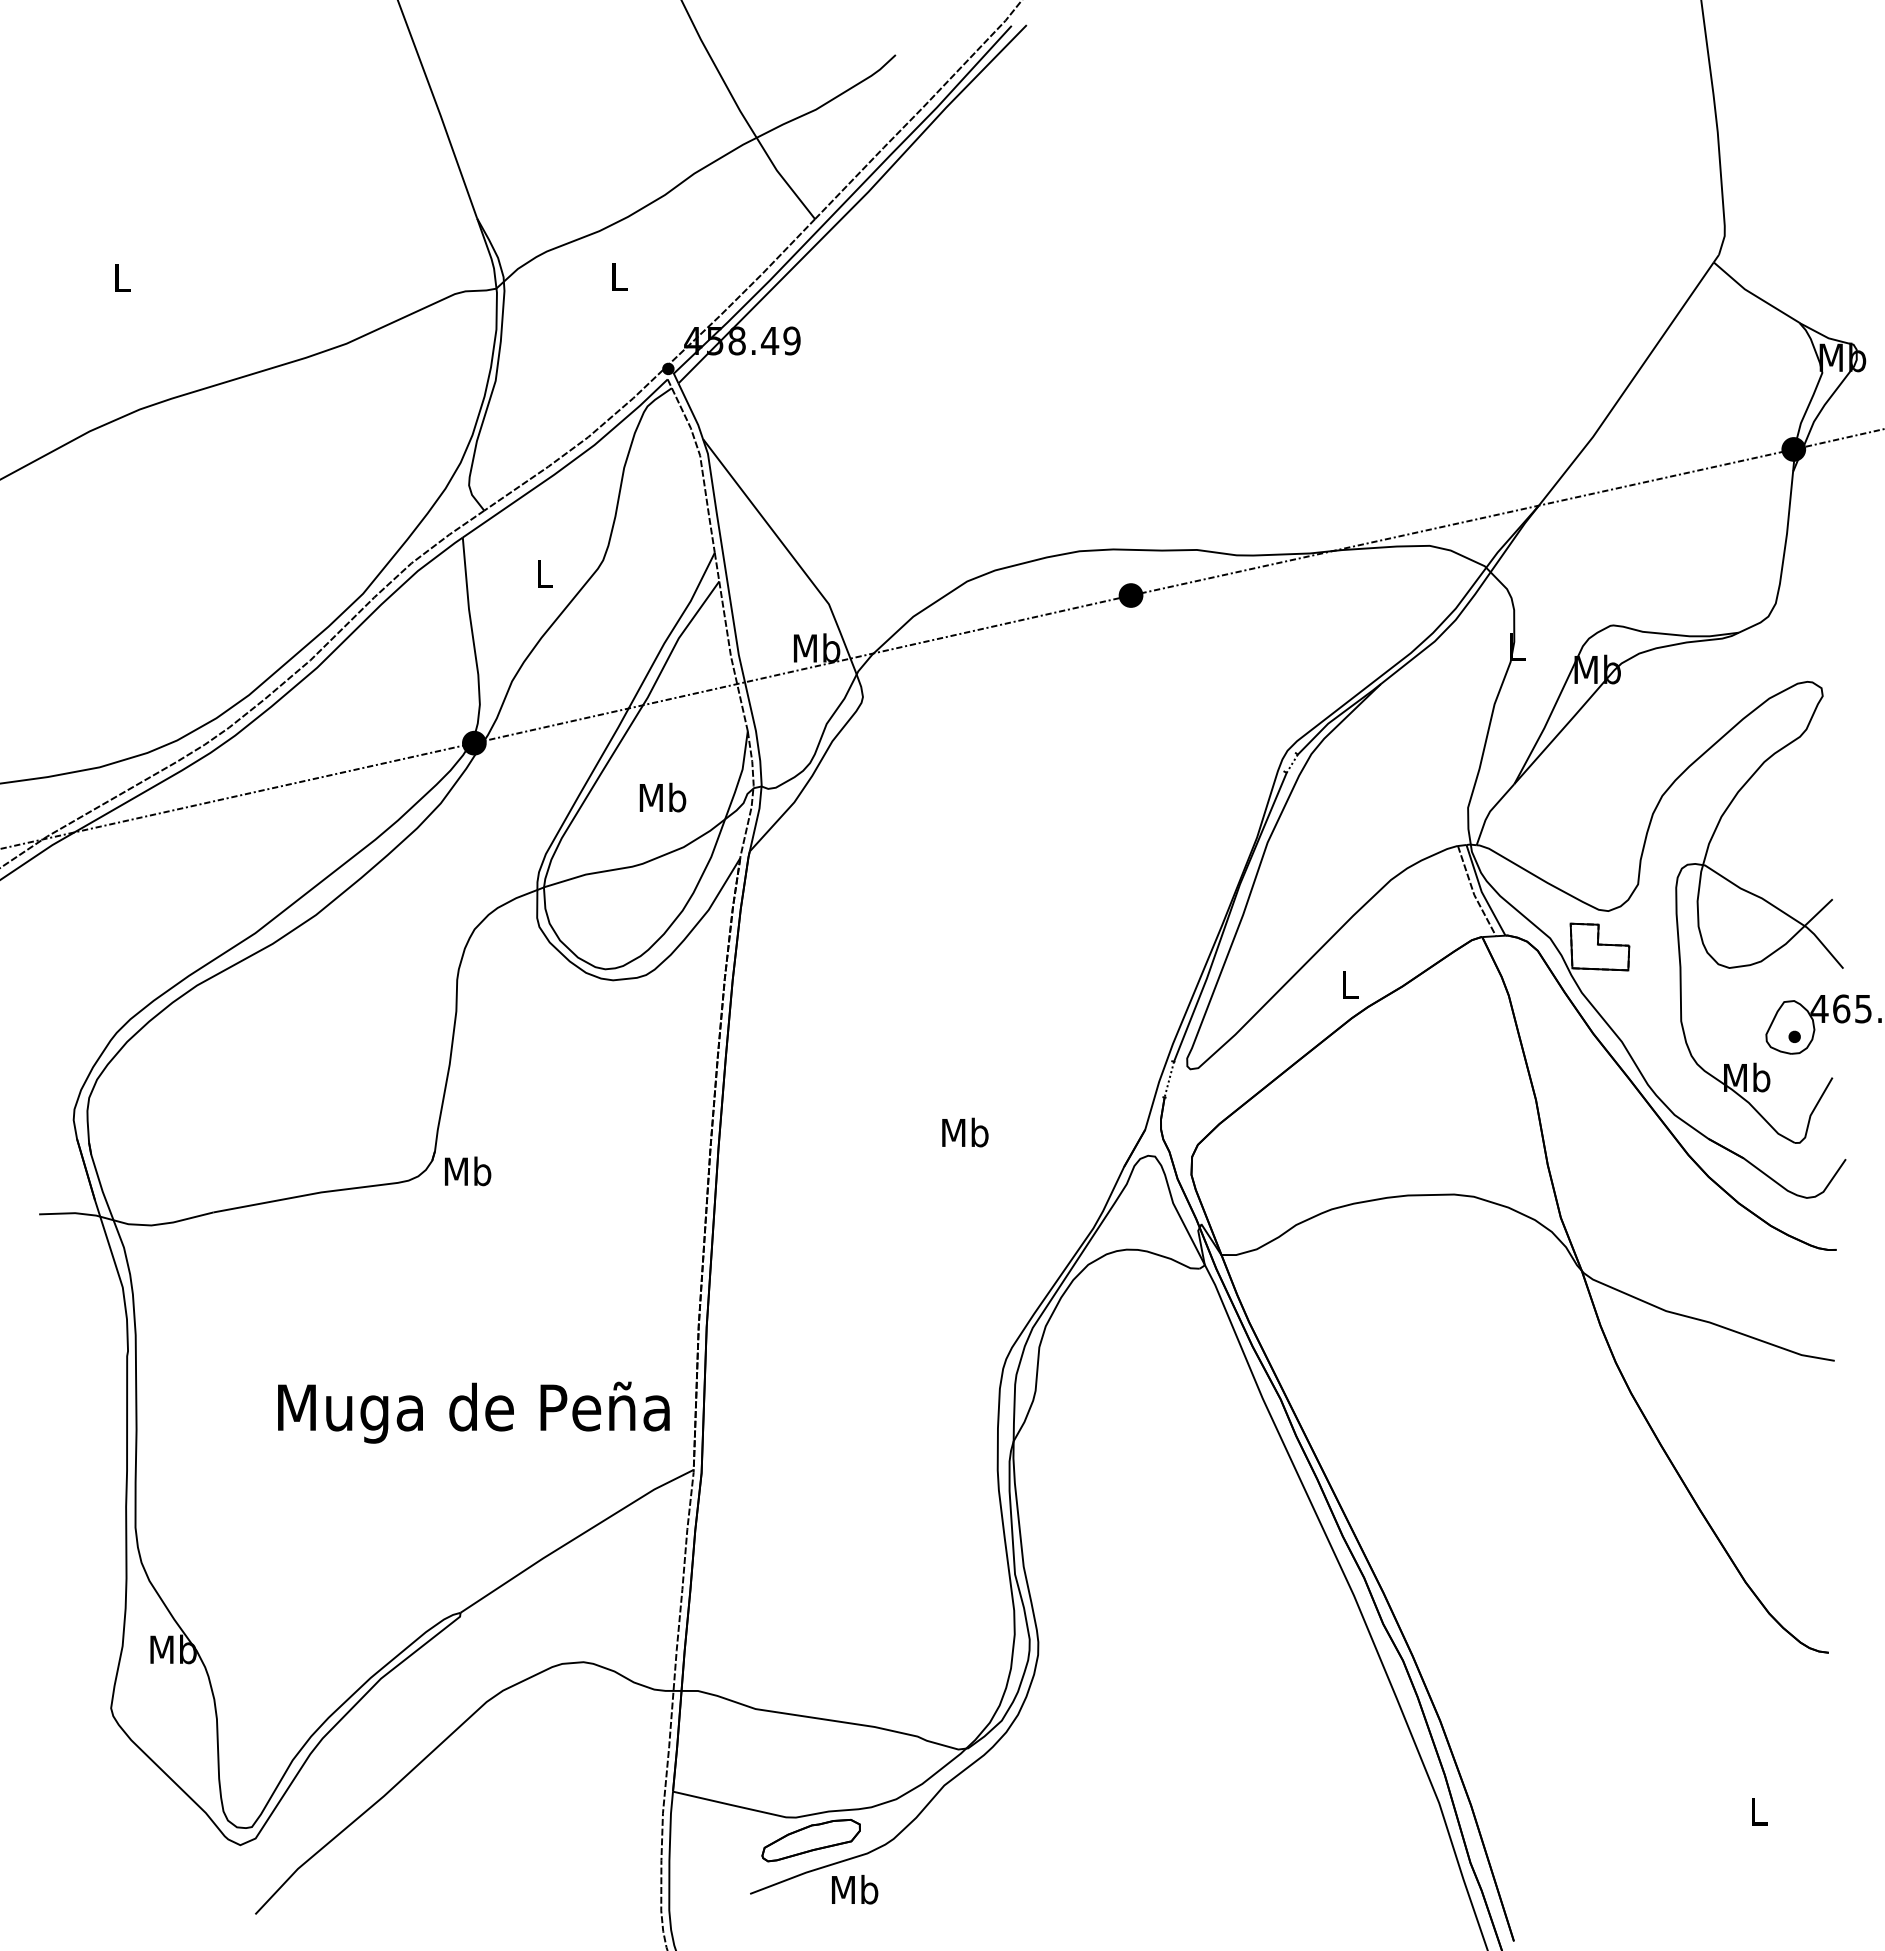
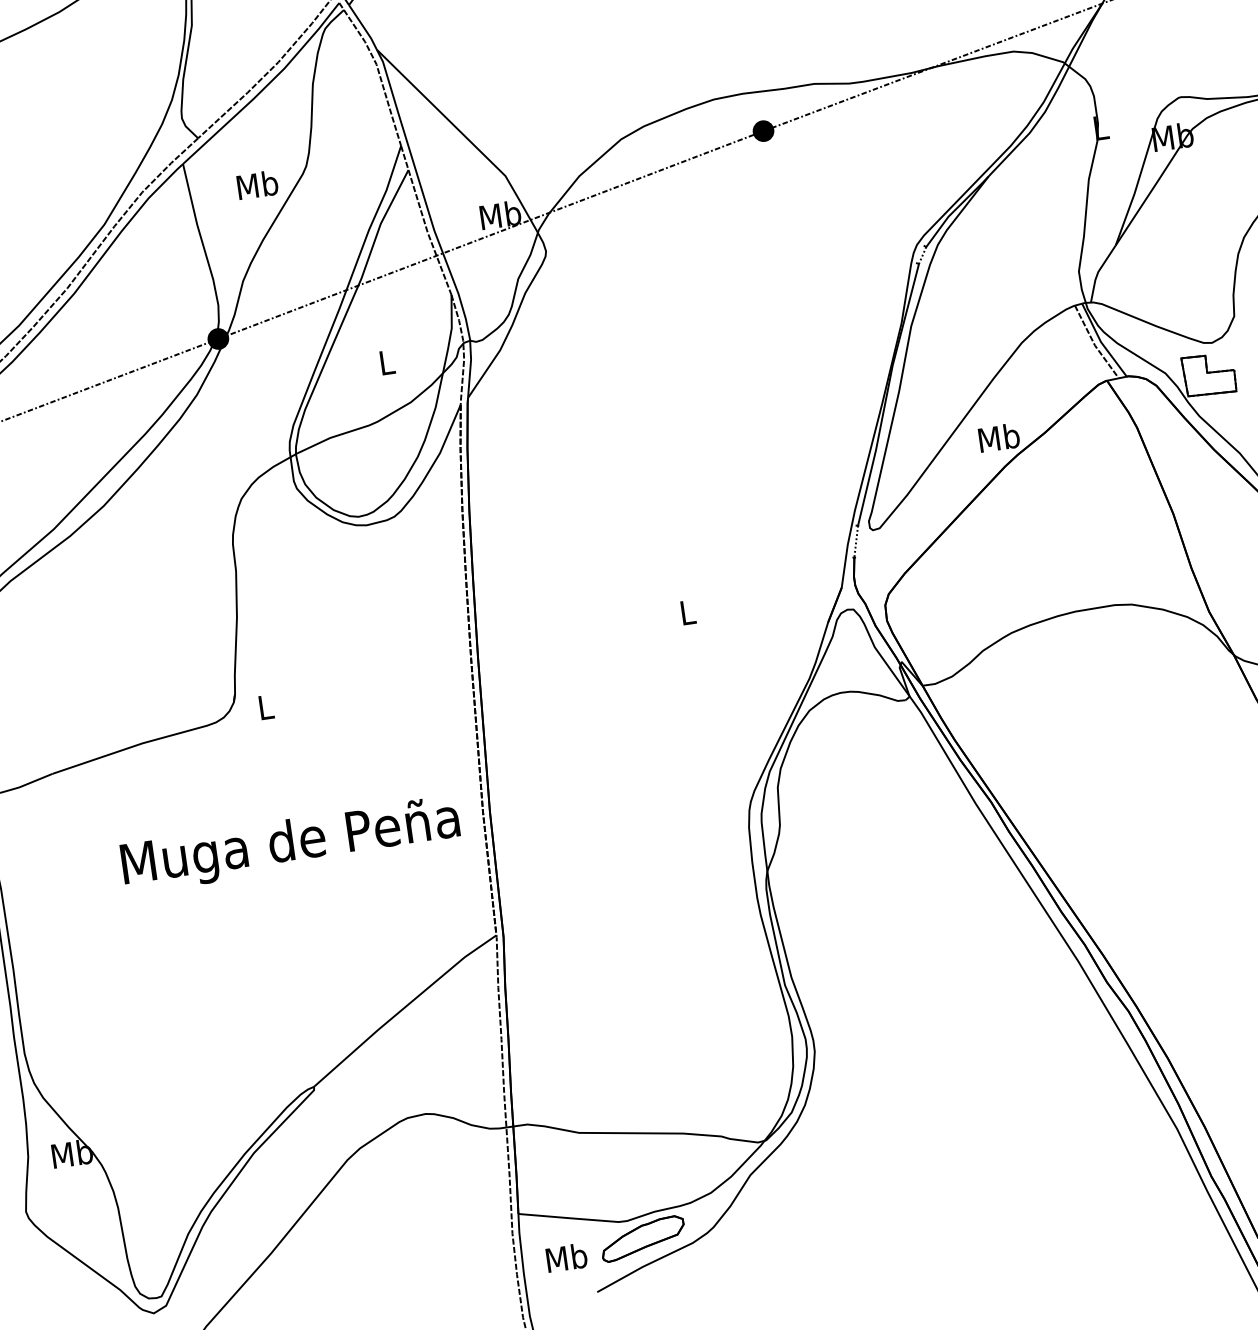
text: (544, 573) -> (257, 184), L -> Mb
text: (662, 797) -> (386, 362), Mb -> L
text: (1349, 984) -> (999, 437), L -> Mb
text: (965, 1132) -> (687, 612), Mb -> L
text: (468, 1171) -> (266, 707), Mb -> L
text: (473, 1412) -> (290, 844), moved
text: (855, 1889) -> (567, 1257), moved

